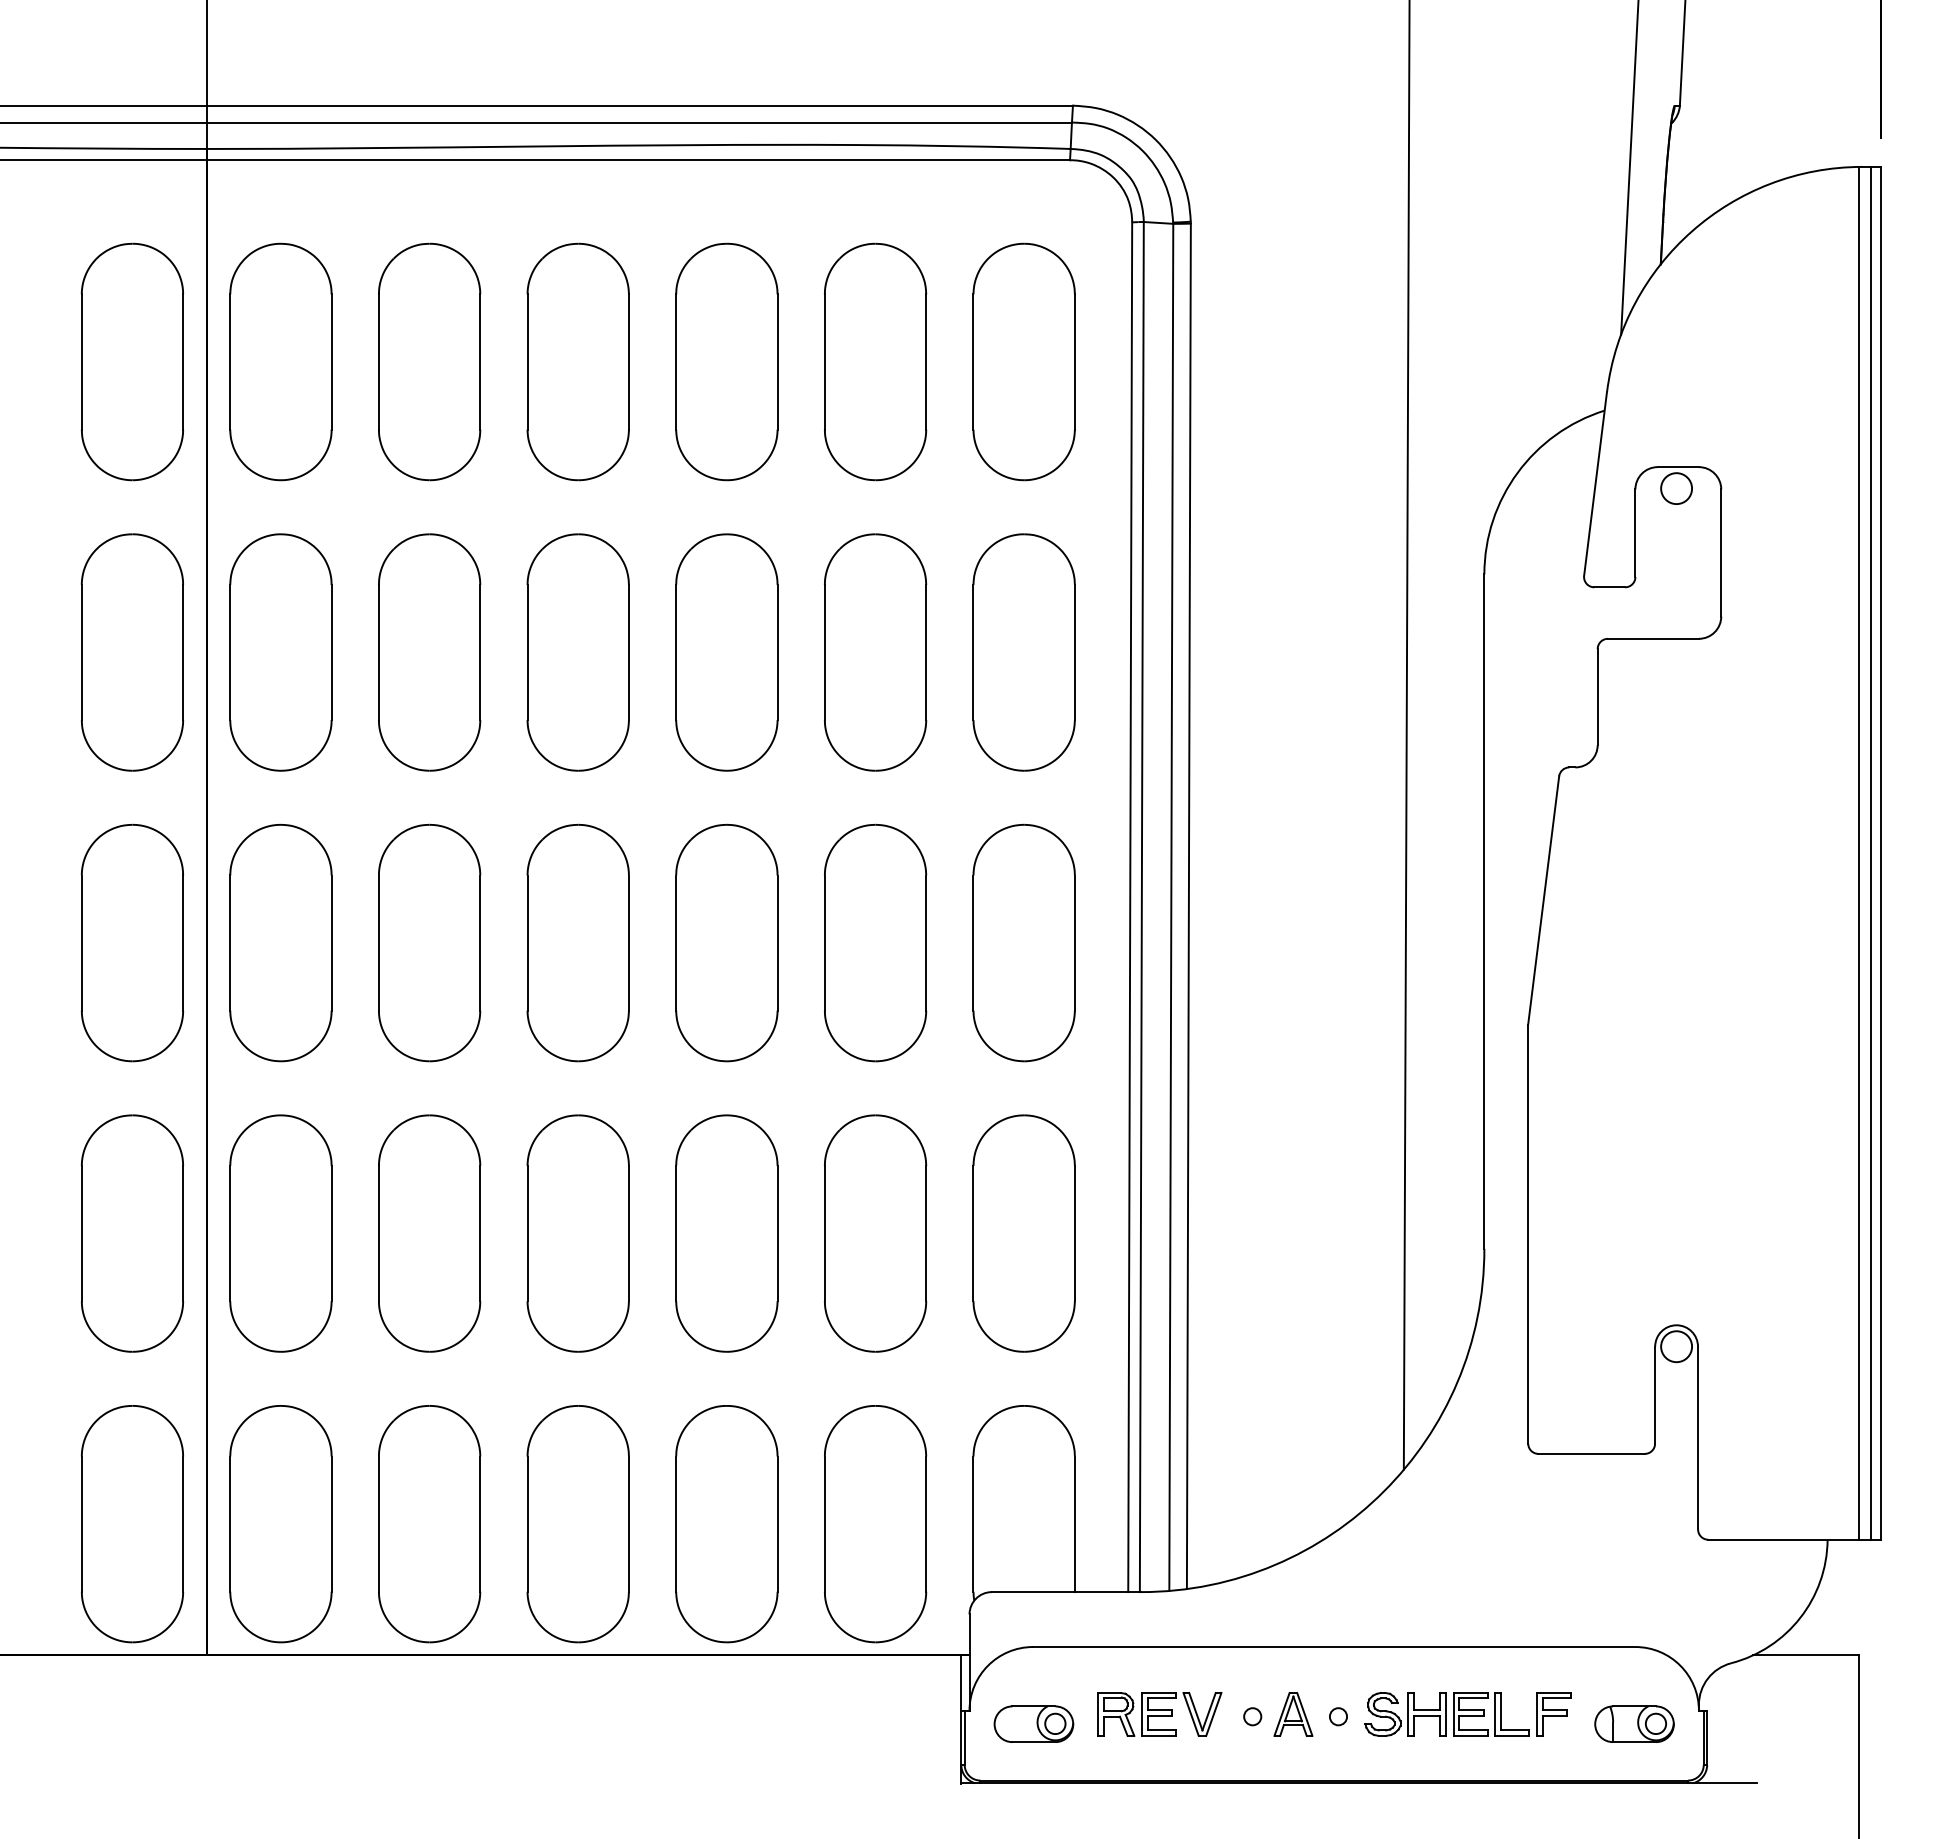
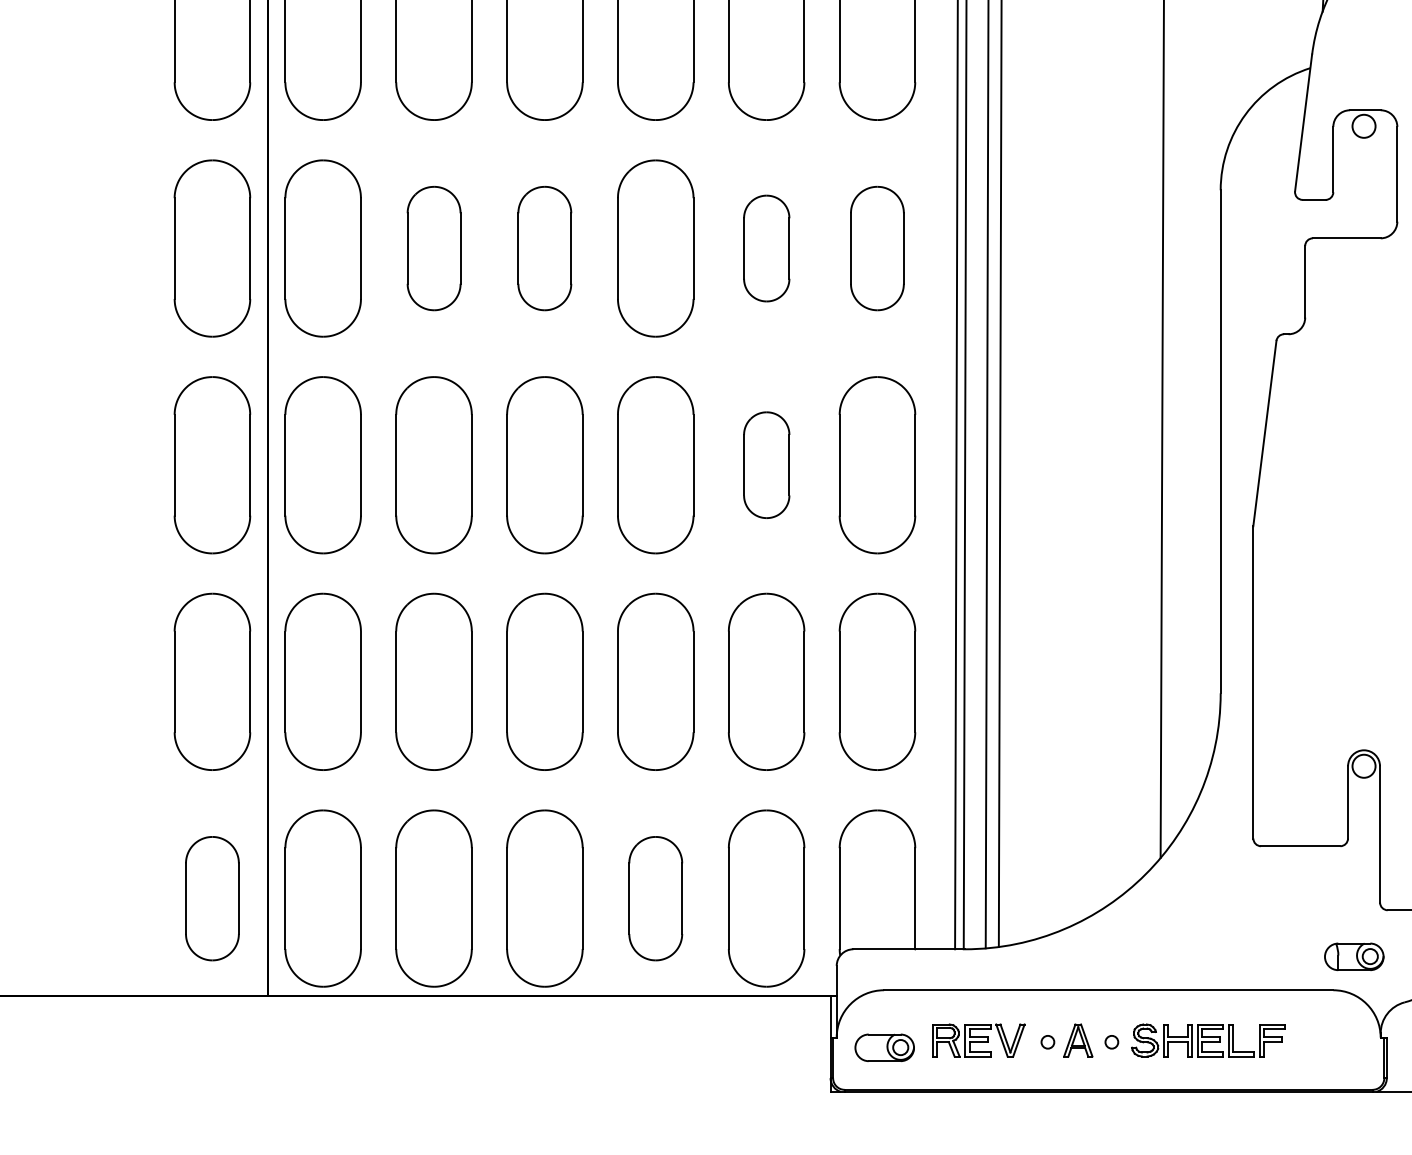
part: (429, 652) -> (433, 248), size x0.7
part: (577, 652) -> (544, 248), size x0.7
part: (875, 652) -> (766, 248), size x0.6
part: (1023, 652) -> (876, 248), size x0.7
part: (875, 942) -> (766, 464), size x0.6
part: (132, 1524) -> (212, 898), size x0.7
part: (726, 1524) -> (655, 898), size x0.7
part: (1634, 1723) -> (1354, 956), moved

